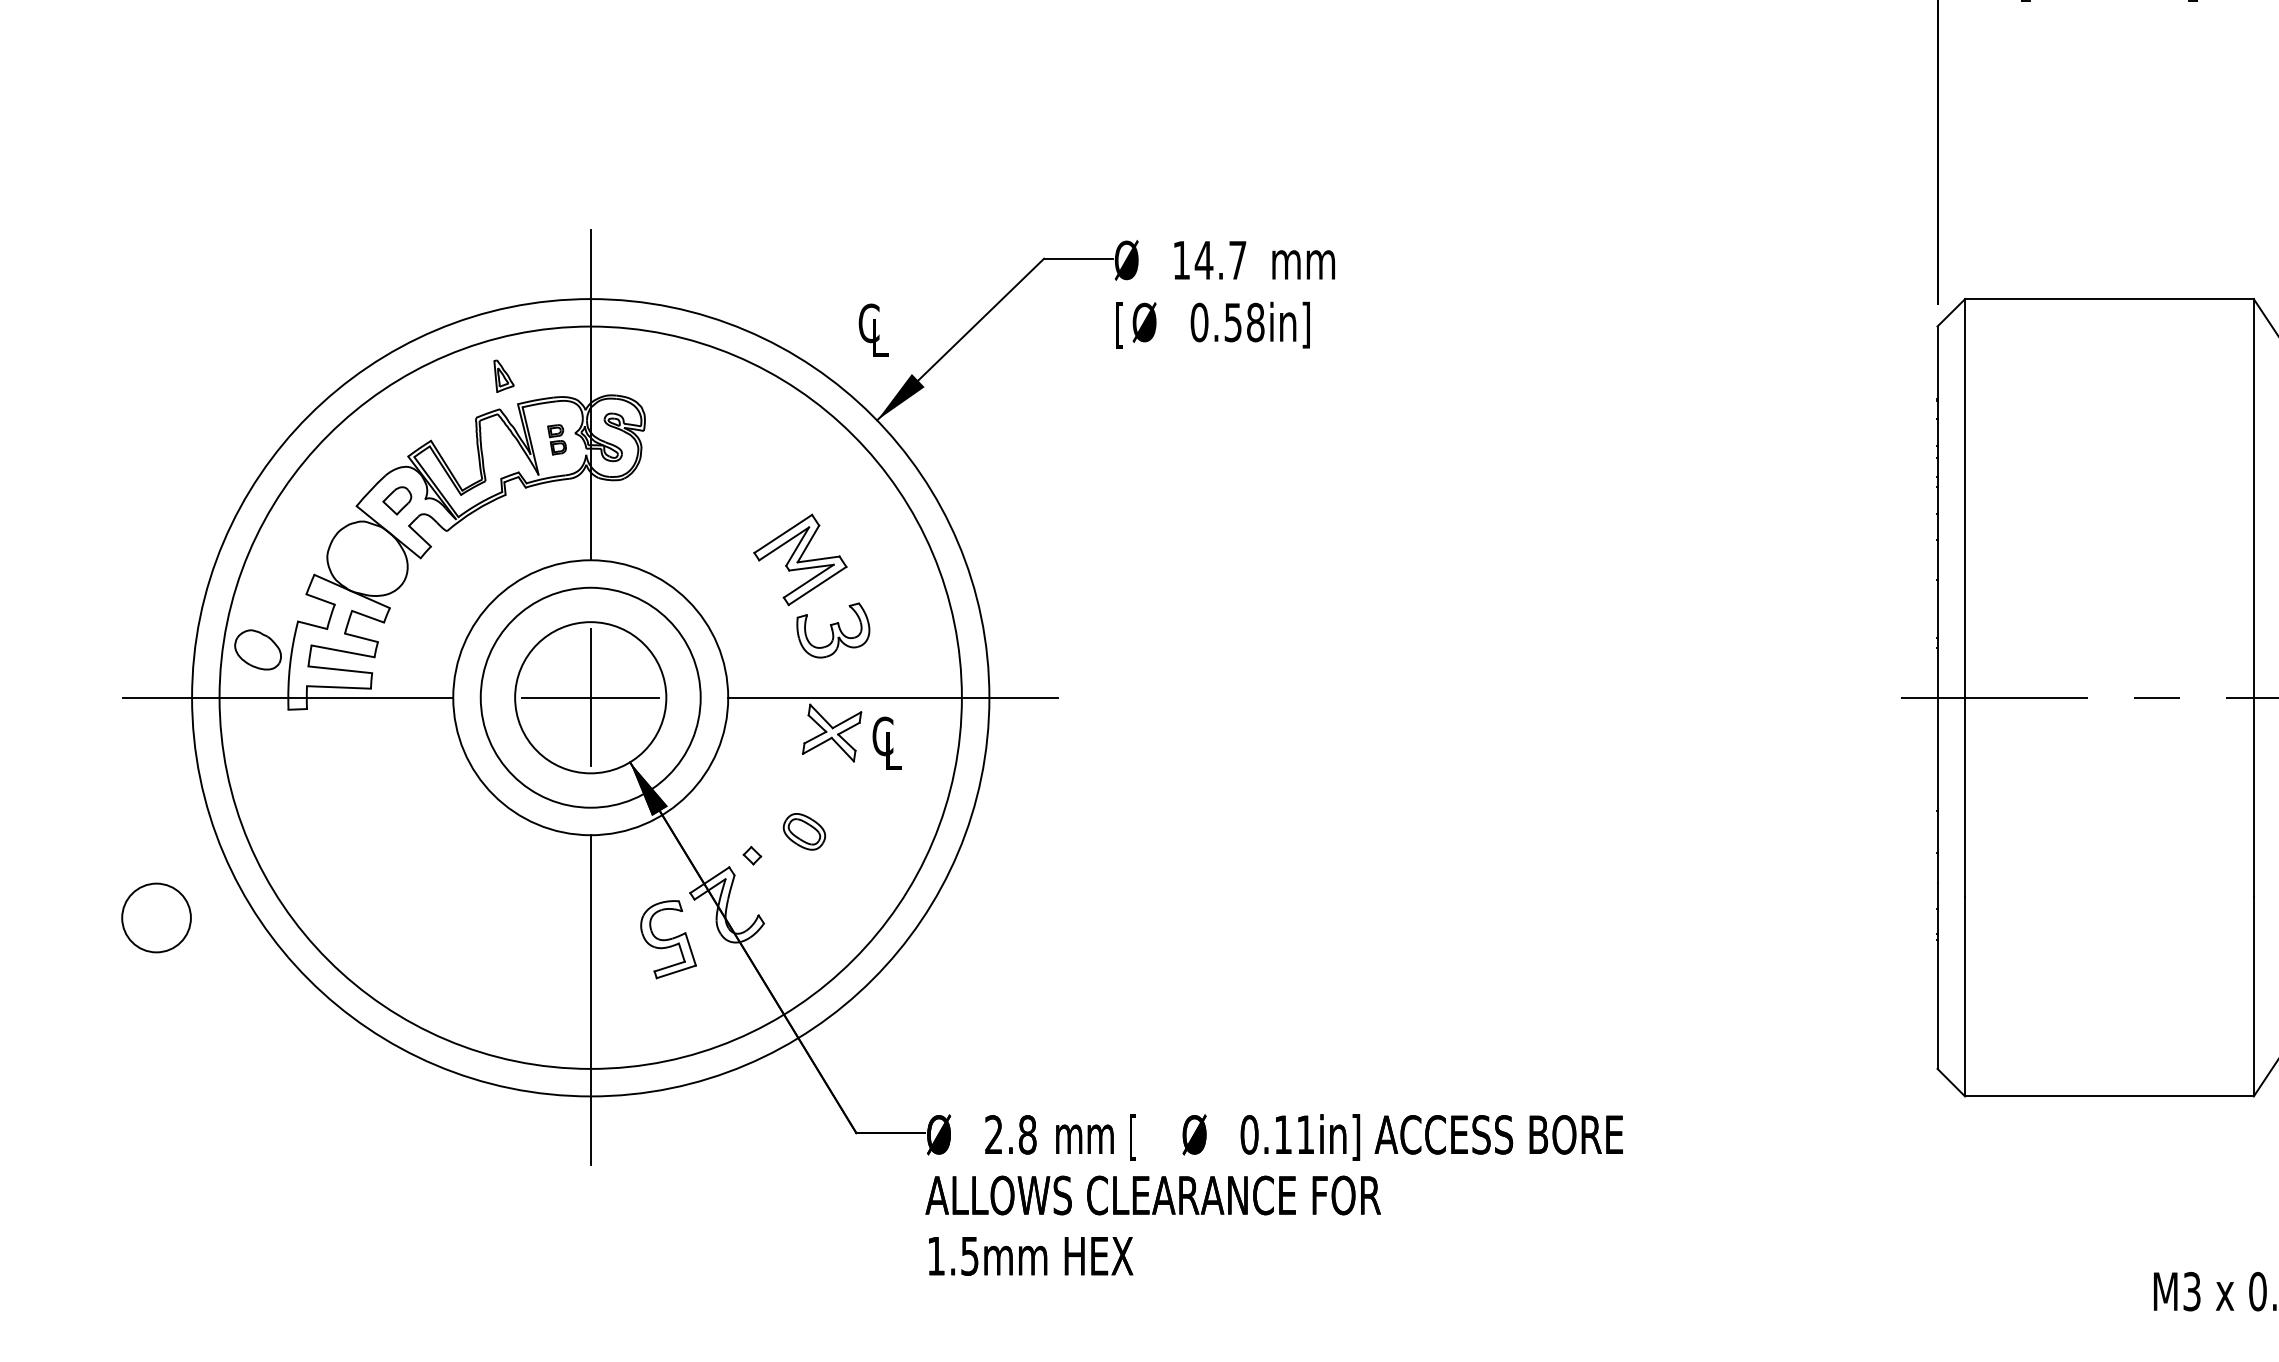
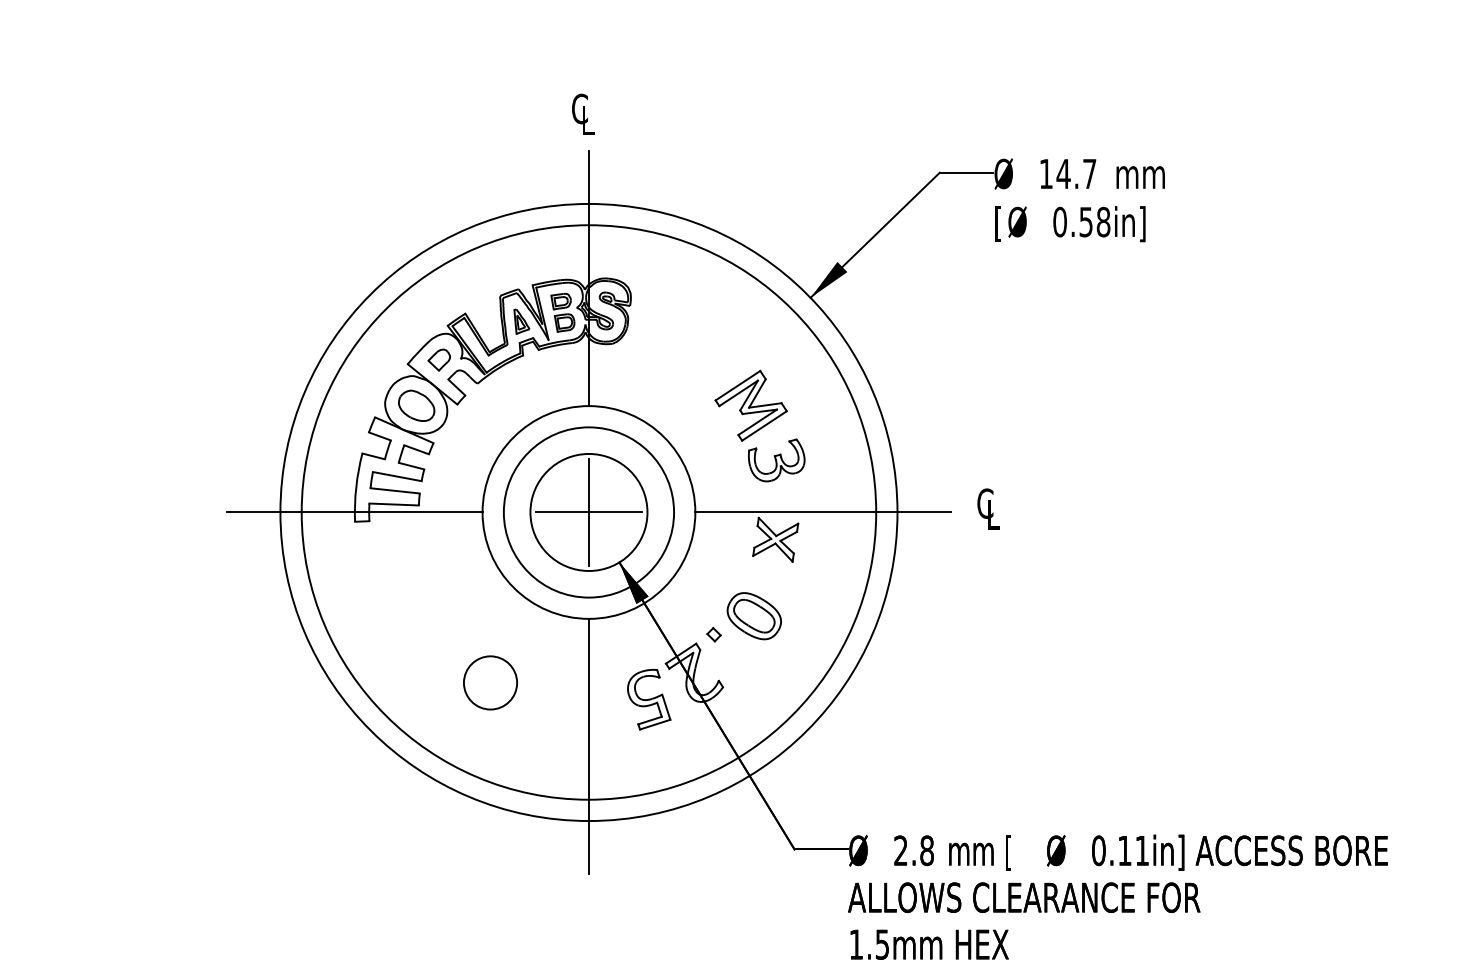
text: (873, 329) -> (583, 113), moved
part: (503, 375) -> (521, 321), moved
part: (556, 439) -> (562, 312), size x1.67
part: (257, 649) -> (416, 405), moved
text: (886, 742) -> (988, 508), moved
part: (804, 831) -> (754, 615), size x1.67
circle: (156, 917) -> (490, 682), moved

